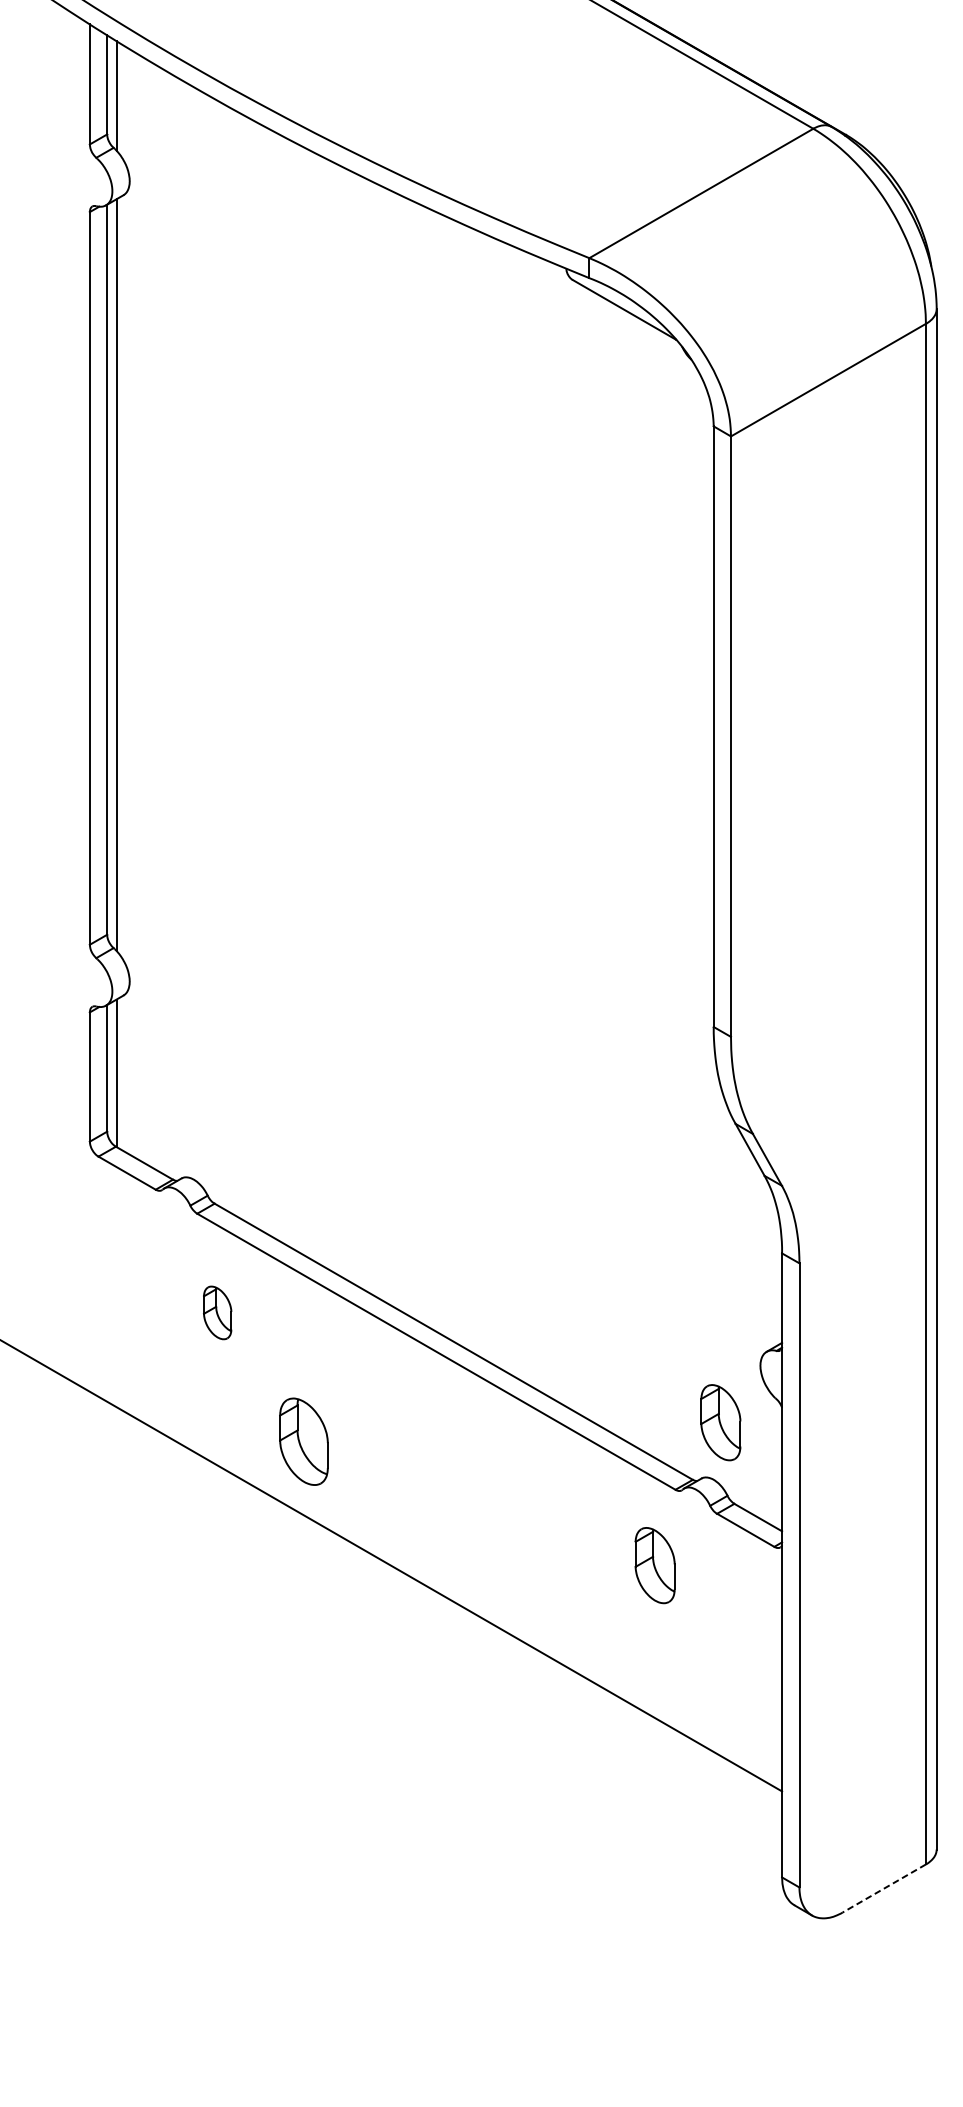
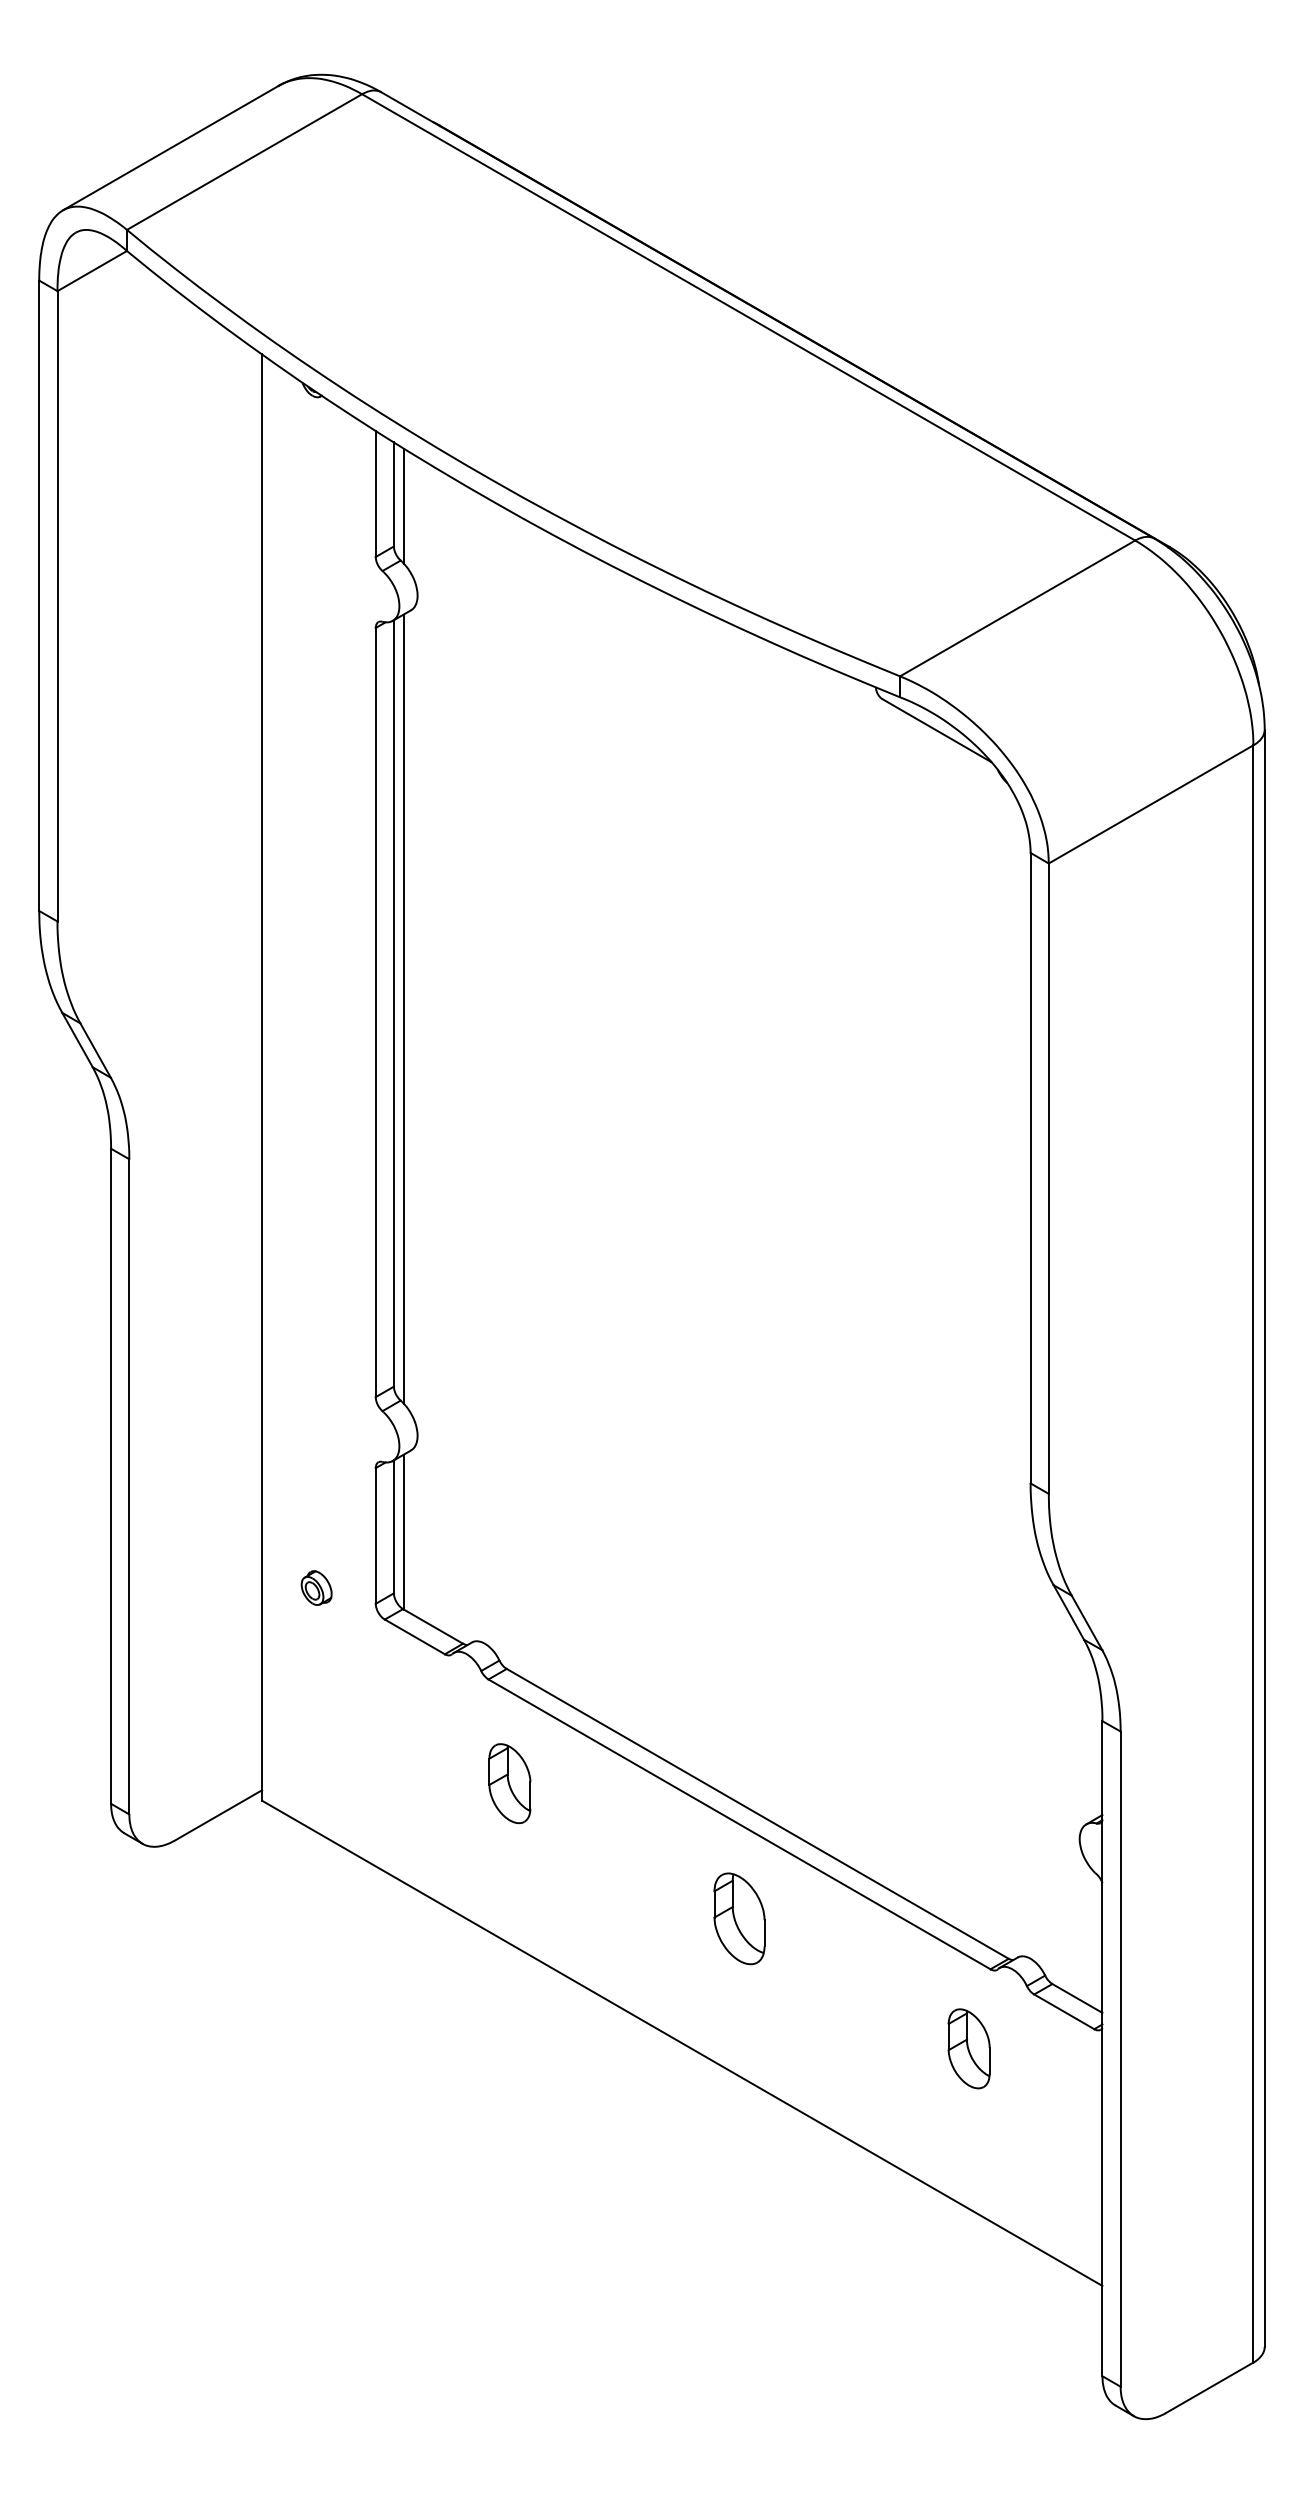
part: (33, 1126) -> (316, 1587), added
part: (217, 1312) -> (509, 1783), size x1.43
part: (720, 1422) -> (1037, 1898), removed
part: (303, 1441) -> (739, 1918), moved
line: (884, 1889) -> (1209, 2388), dashed -> solid

